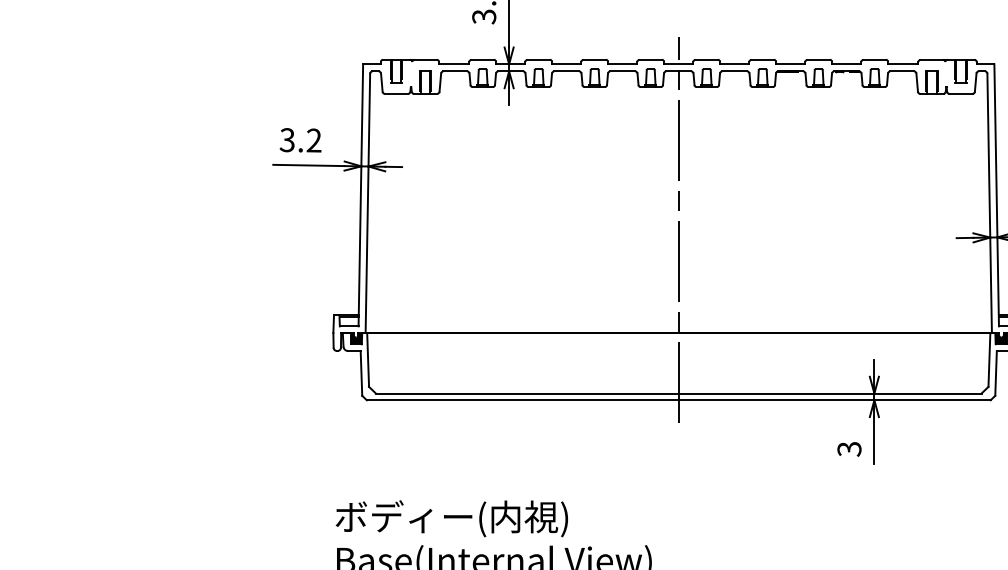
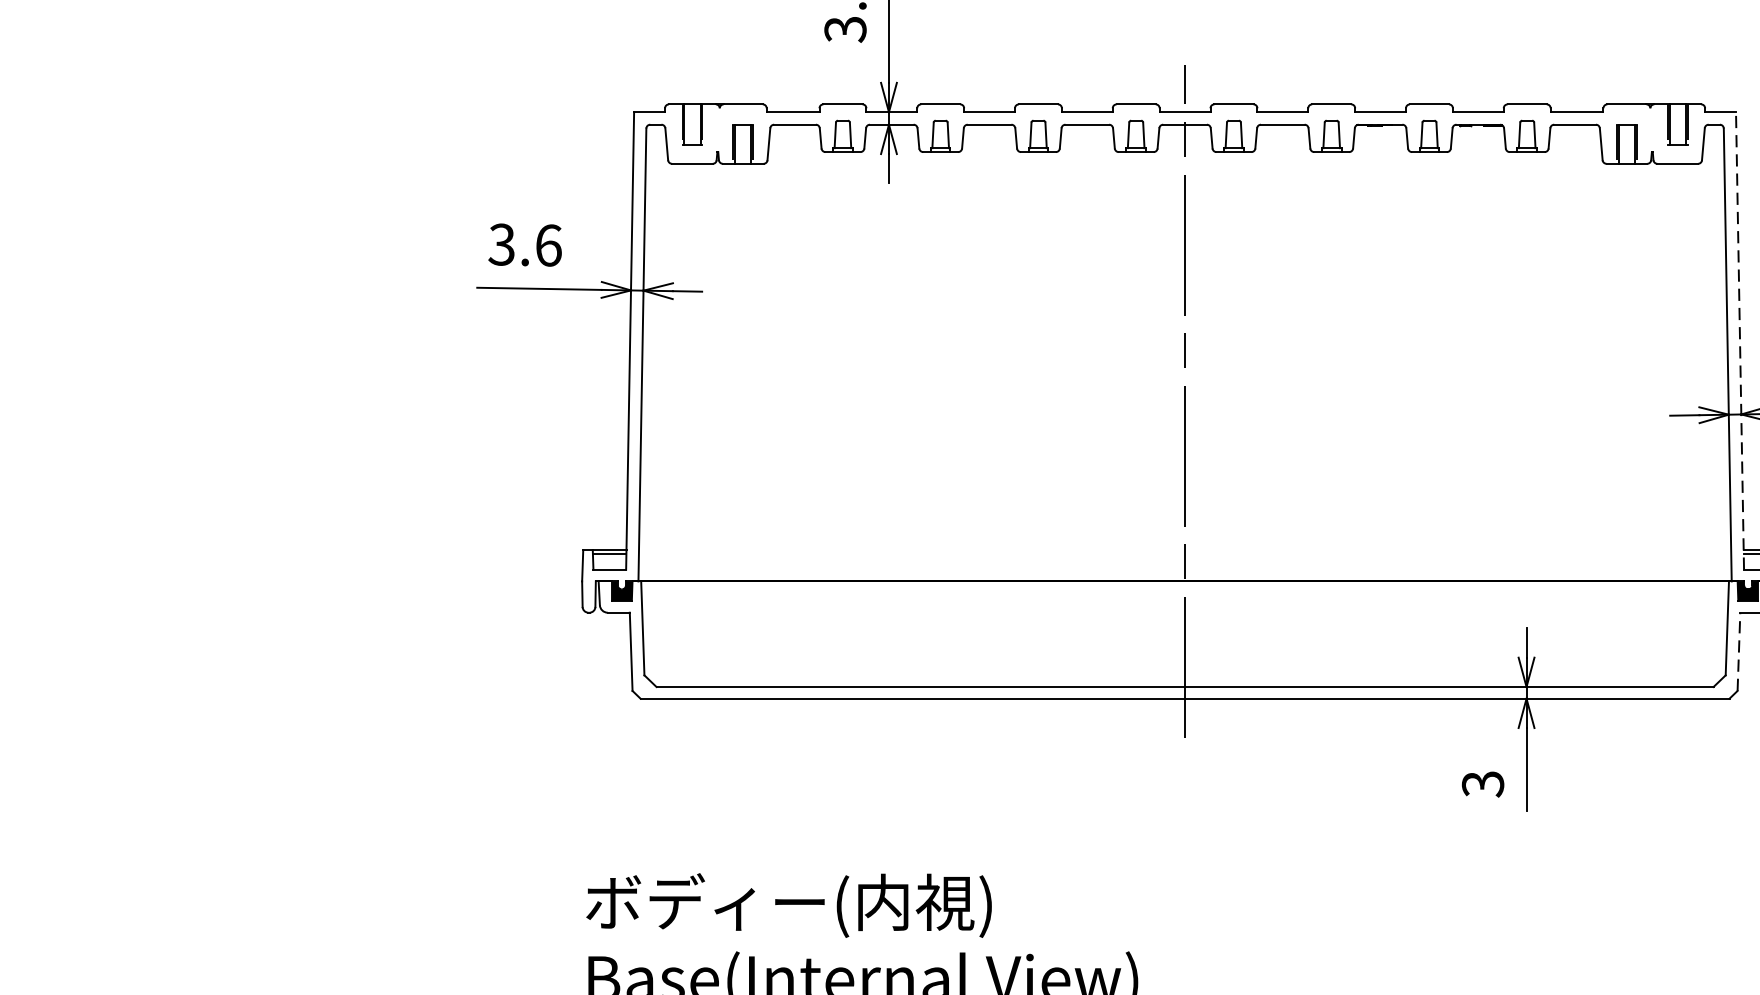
text: (313, 140) -> (547, 245), 3.2 -> 3.6
line: (996, 194) -> (1739, 339), solid -> dashed
line: (996, 372) -> (1739, 650), solid -> dashed

